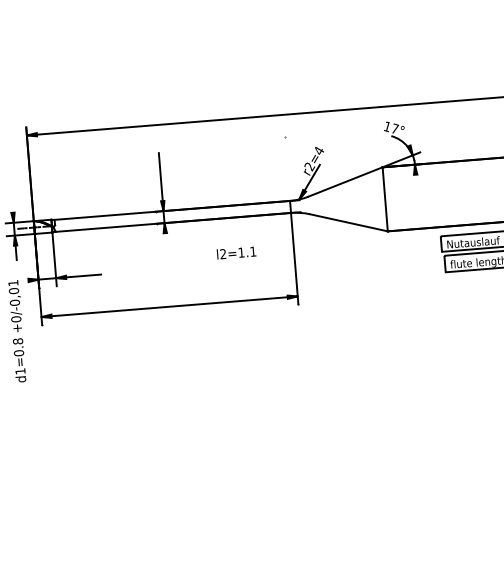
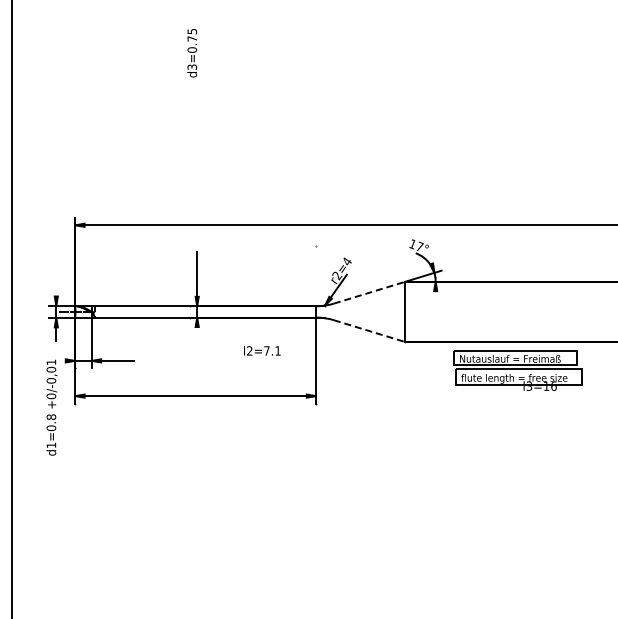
line: (346, 181) -> (370, 292), solid -> dashed
line: (349, 223) -> (370, 331), solid -> dashed
text: (240, 252) -> (266, 350), l2=1.1 -> l2=7.1

